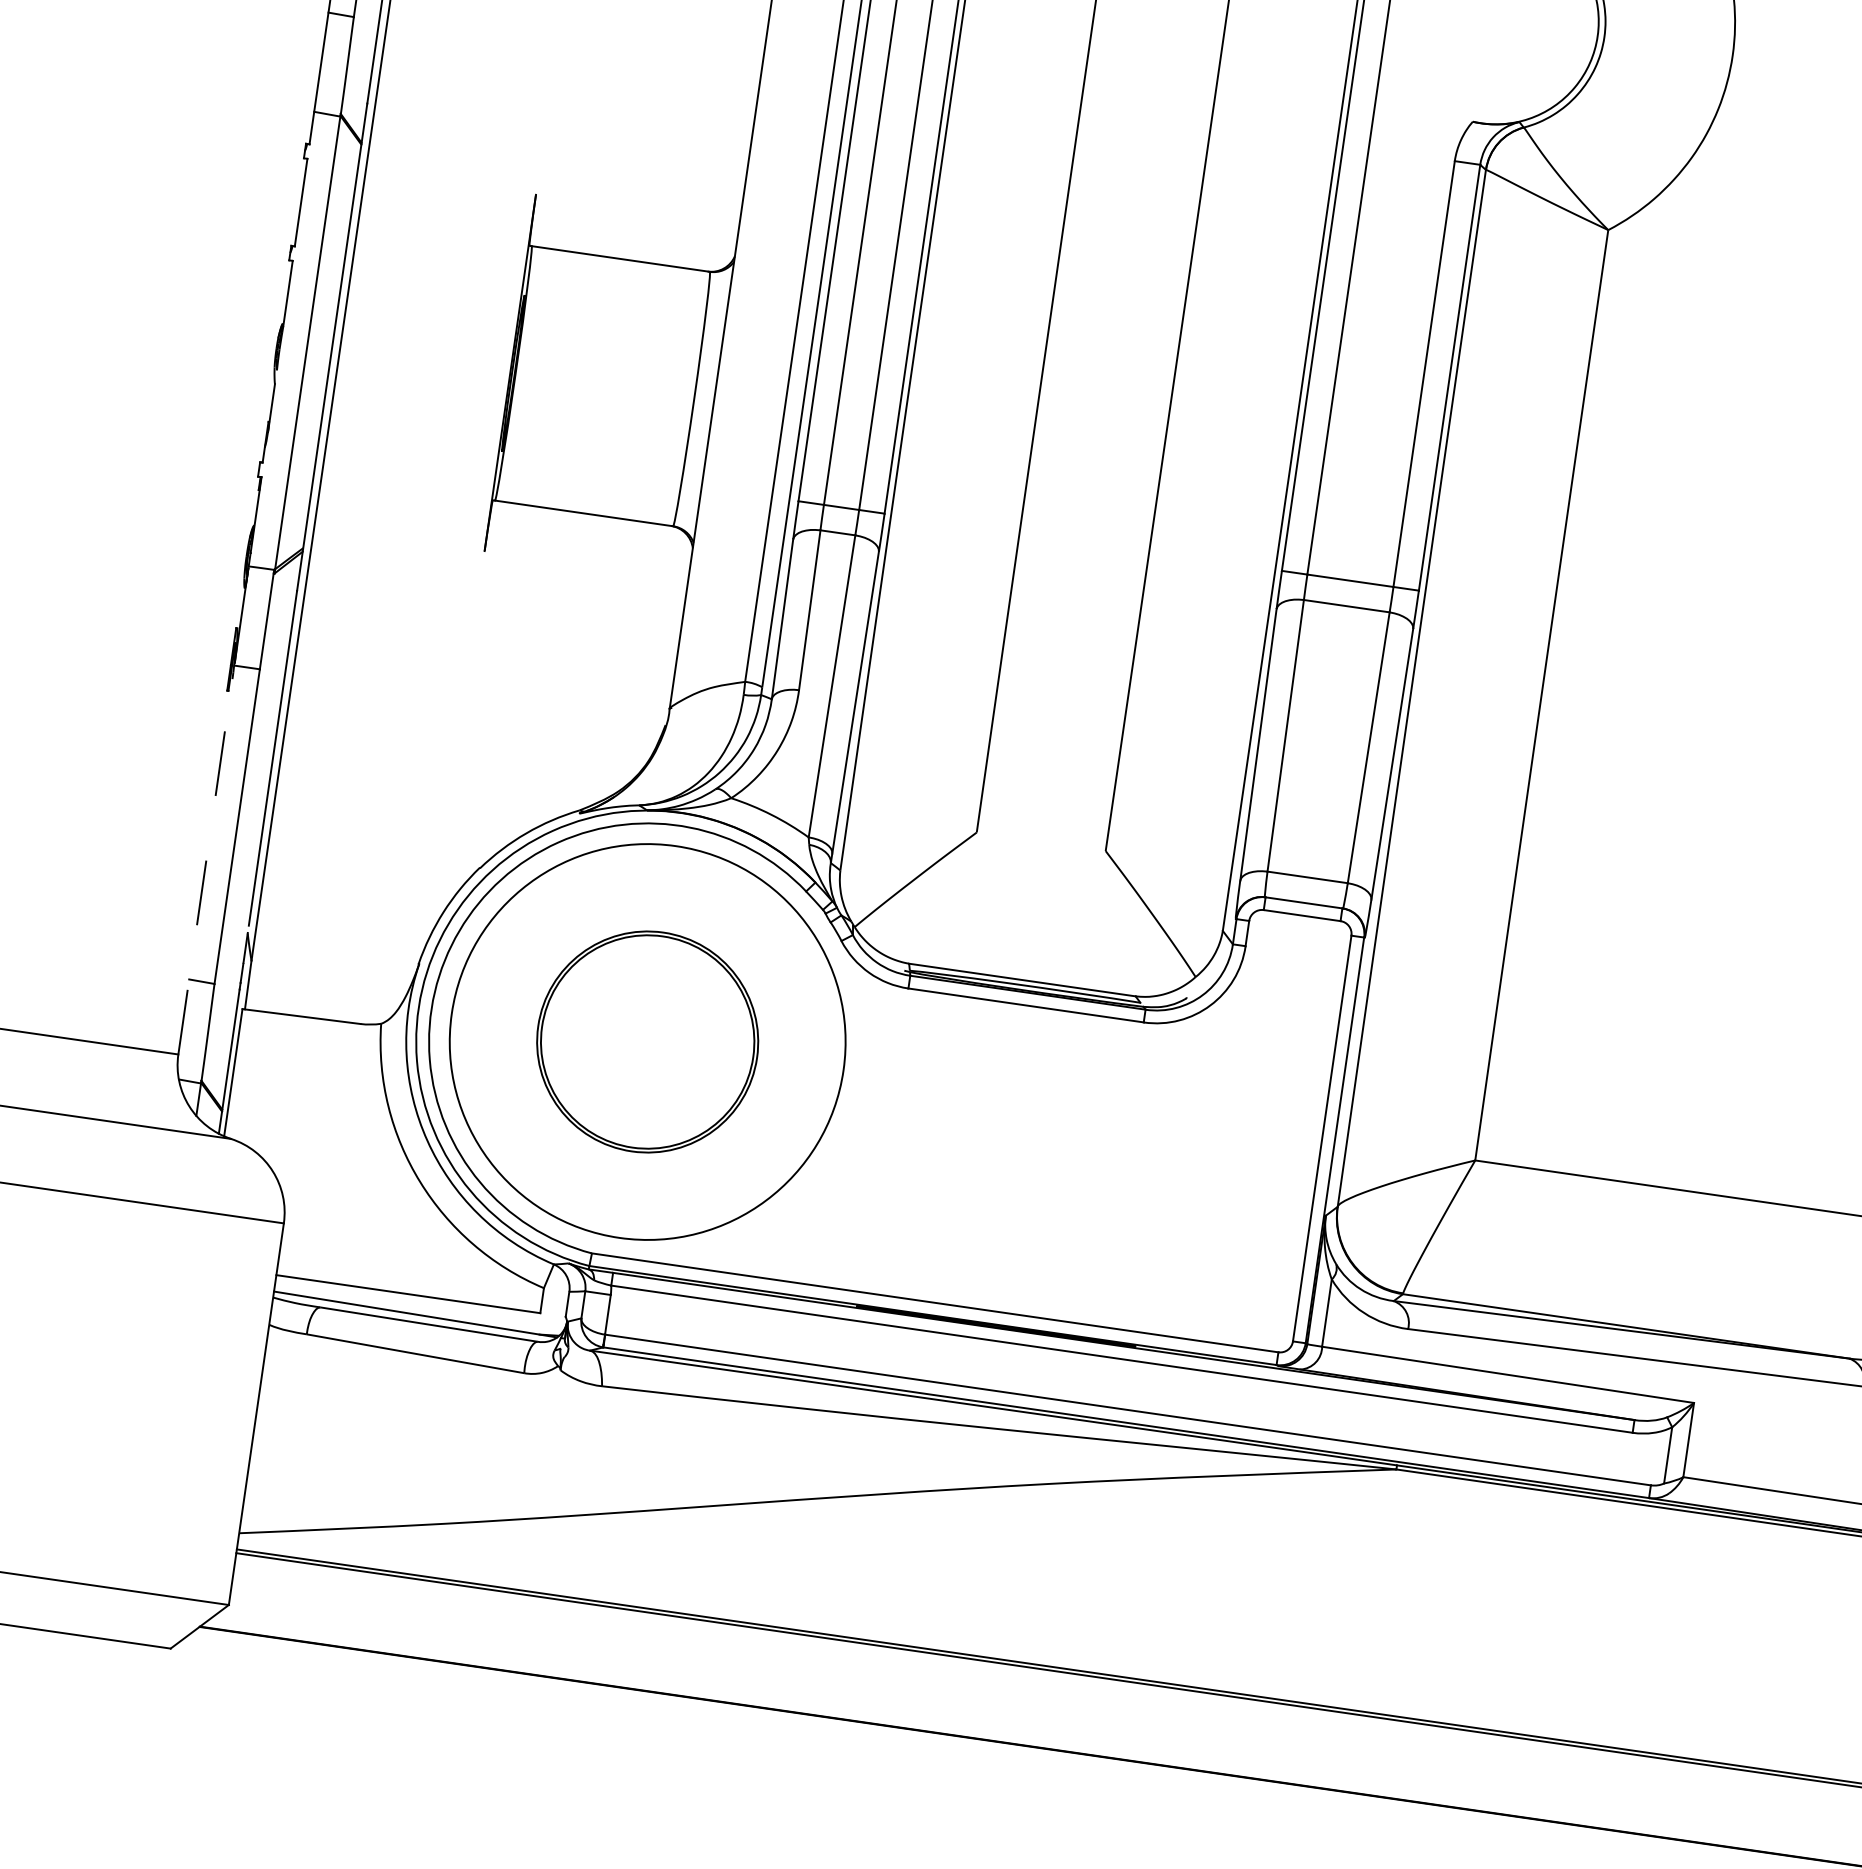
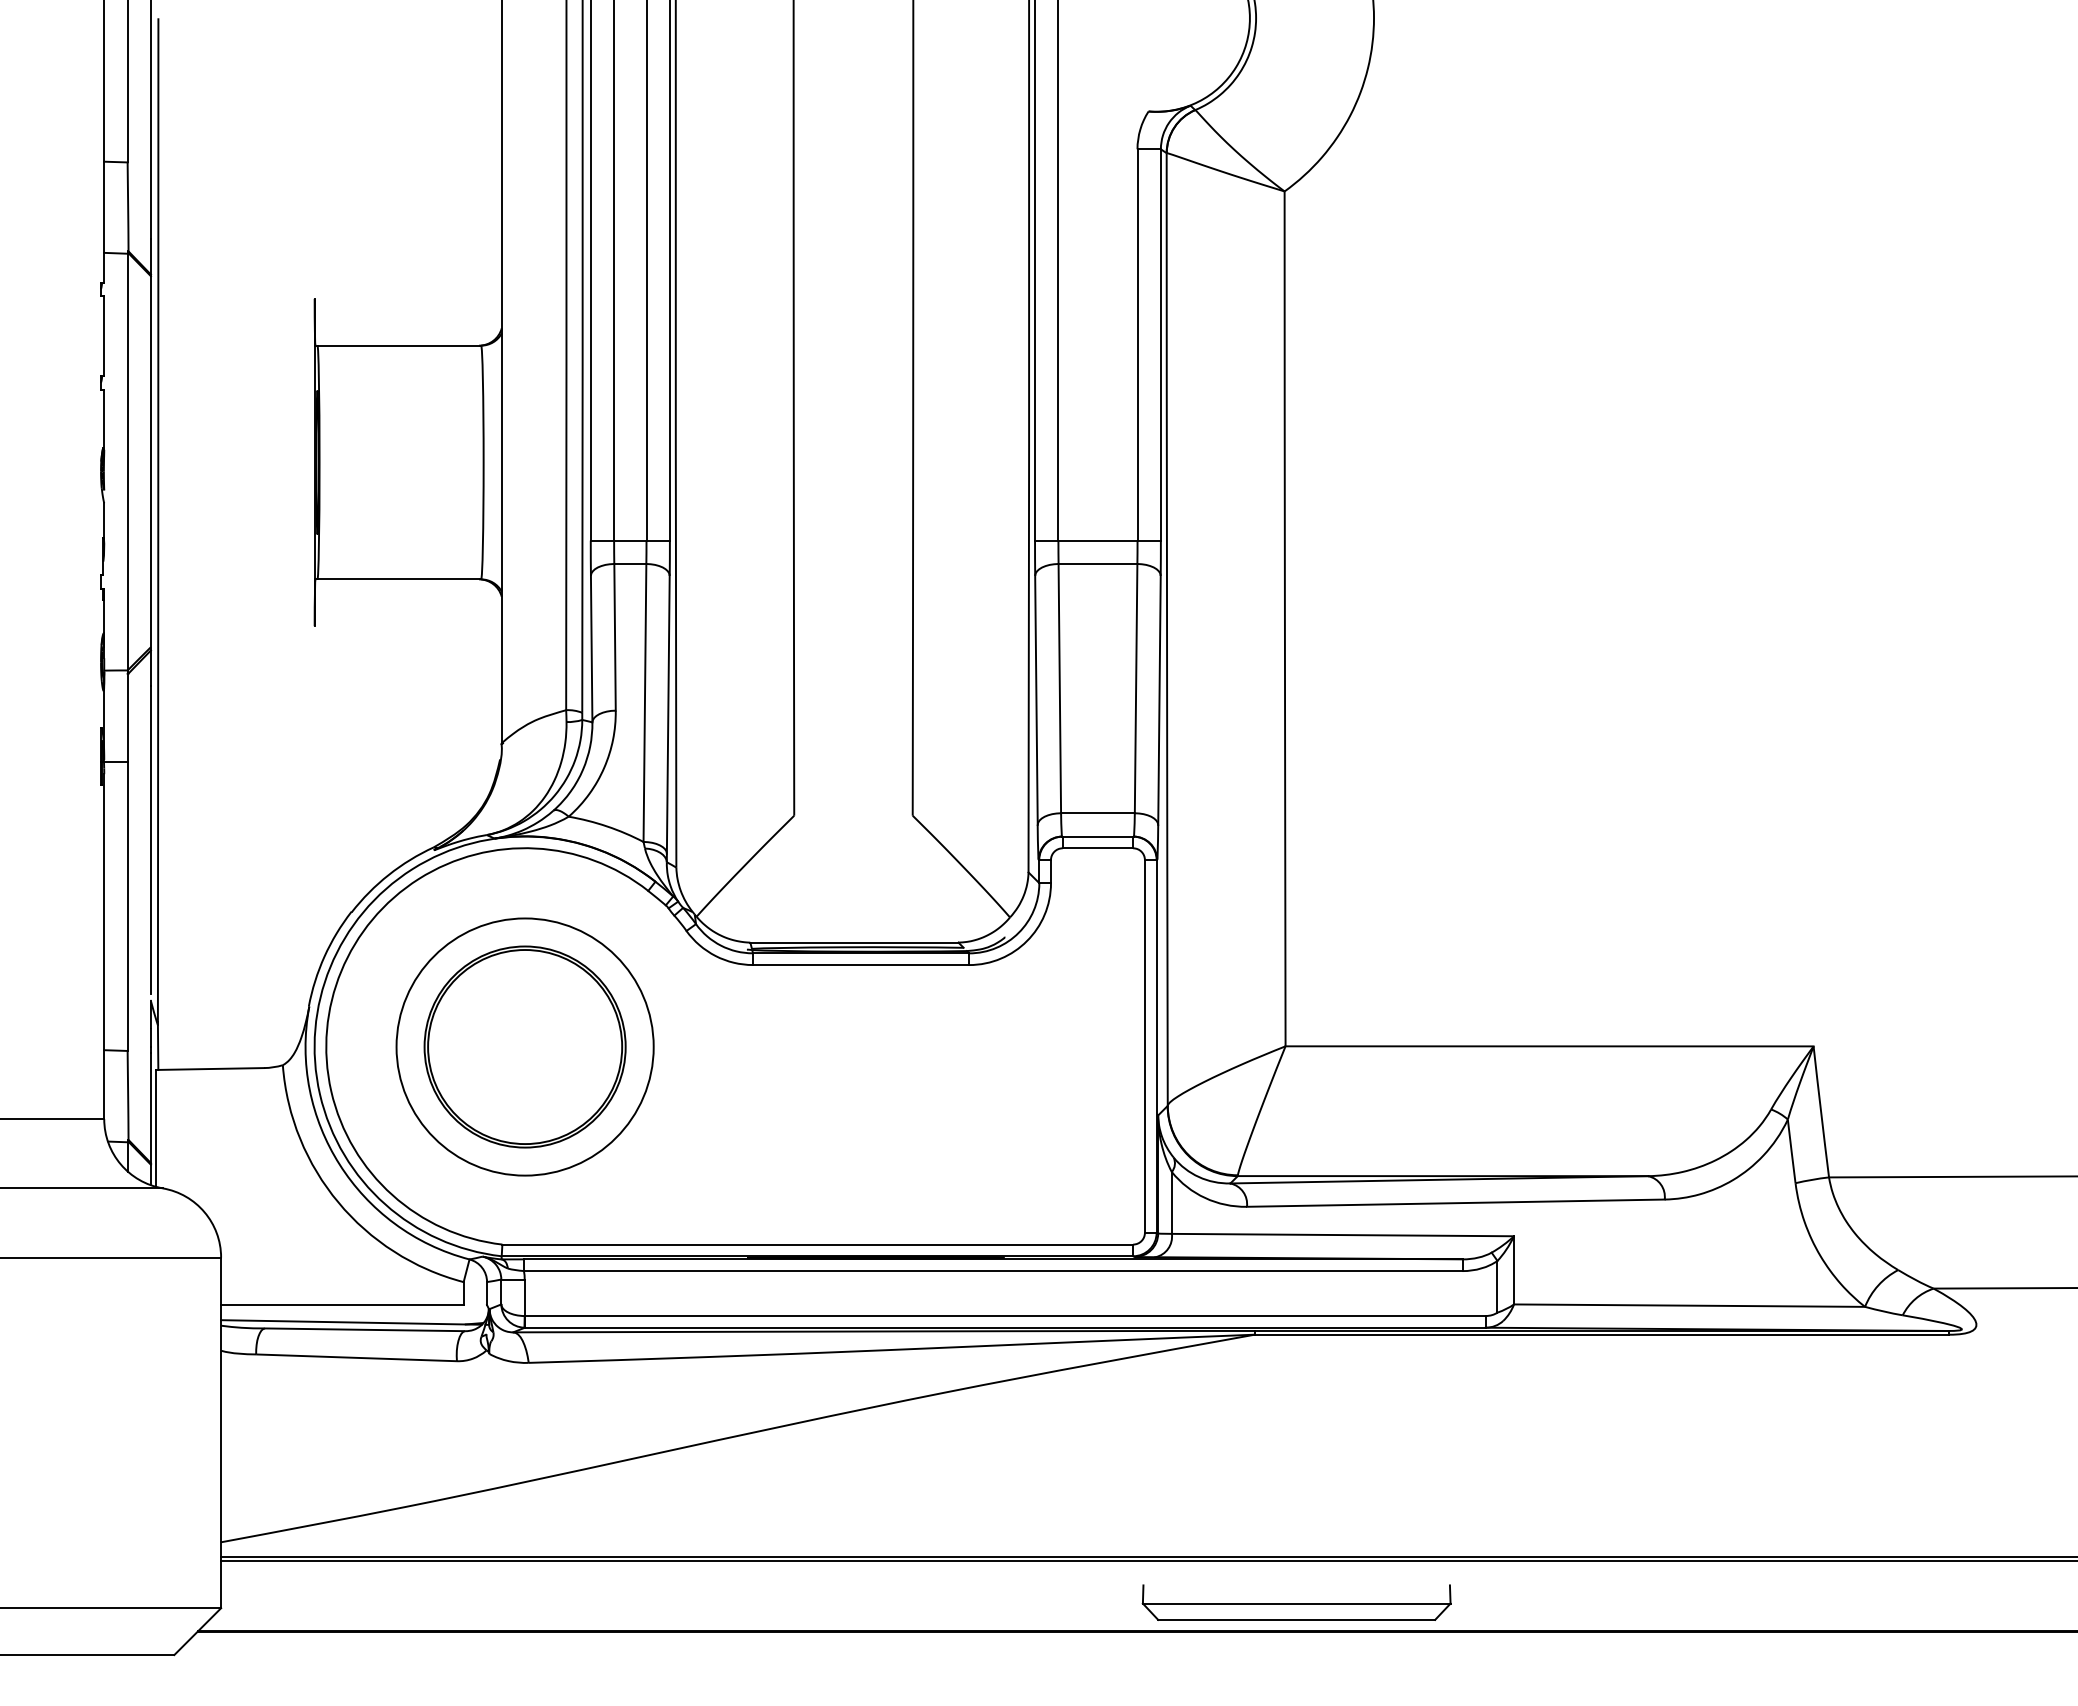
line: (205, 866) -> (104, 946), dashed -> solid
circle: (647, 1041) -> (524, 1046), size x0.71
part: (1399, 1767) -> (1296, 1602), added

